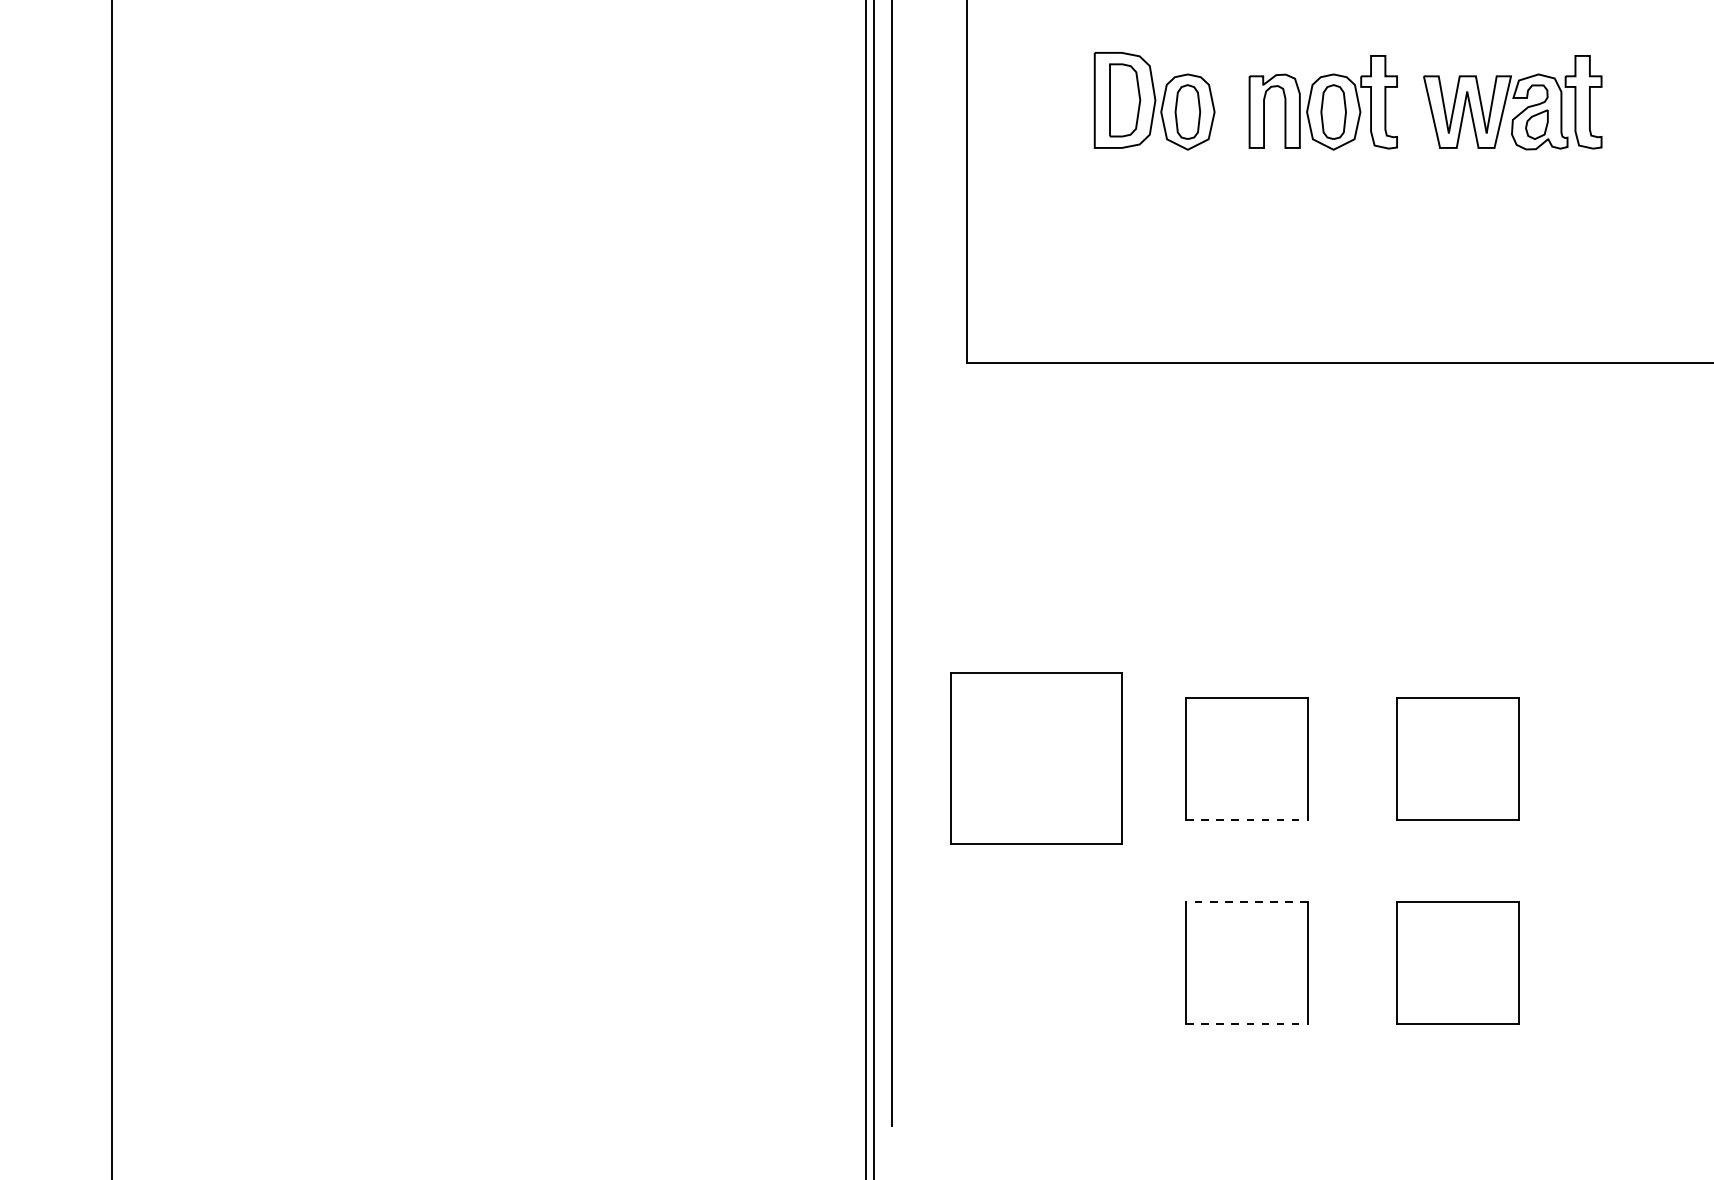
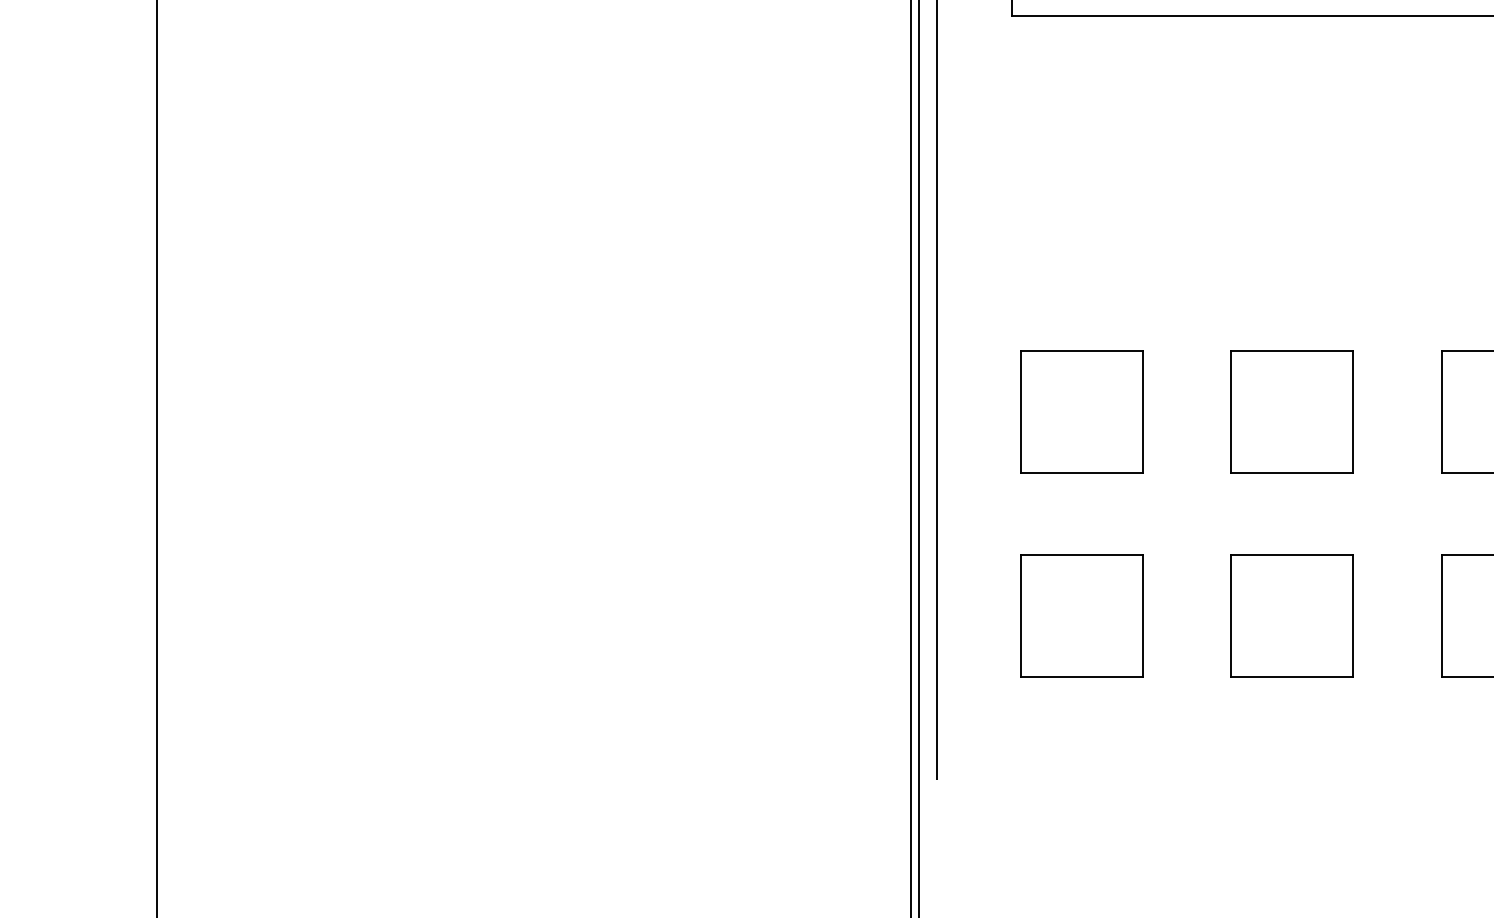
part: (1036, 758) -> (1081, 411), size x0.71
line: (1247, 819) -> (1292, 472), dashed -> solid
line: (1247, 902) -> (1292, 555), dashed -> solid
part: (1036, 962) -> (1081, 615), added
line: (1247, 1024) -> (1292, 677), dashed -> solid

